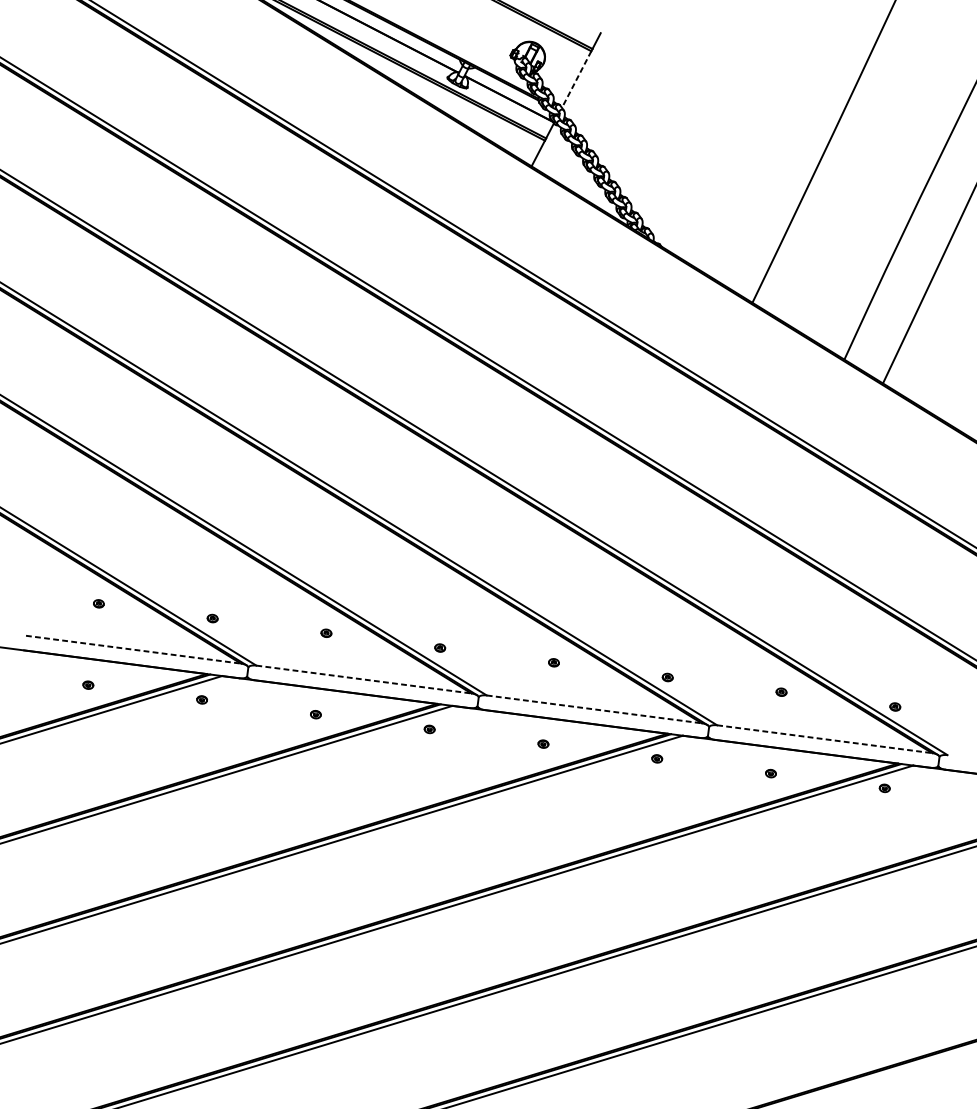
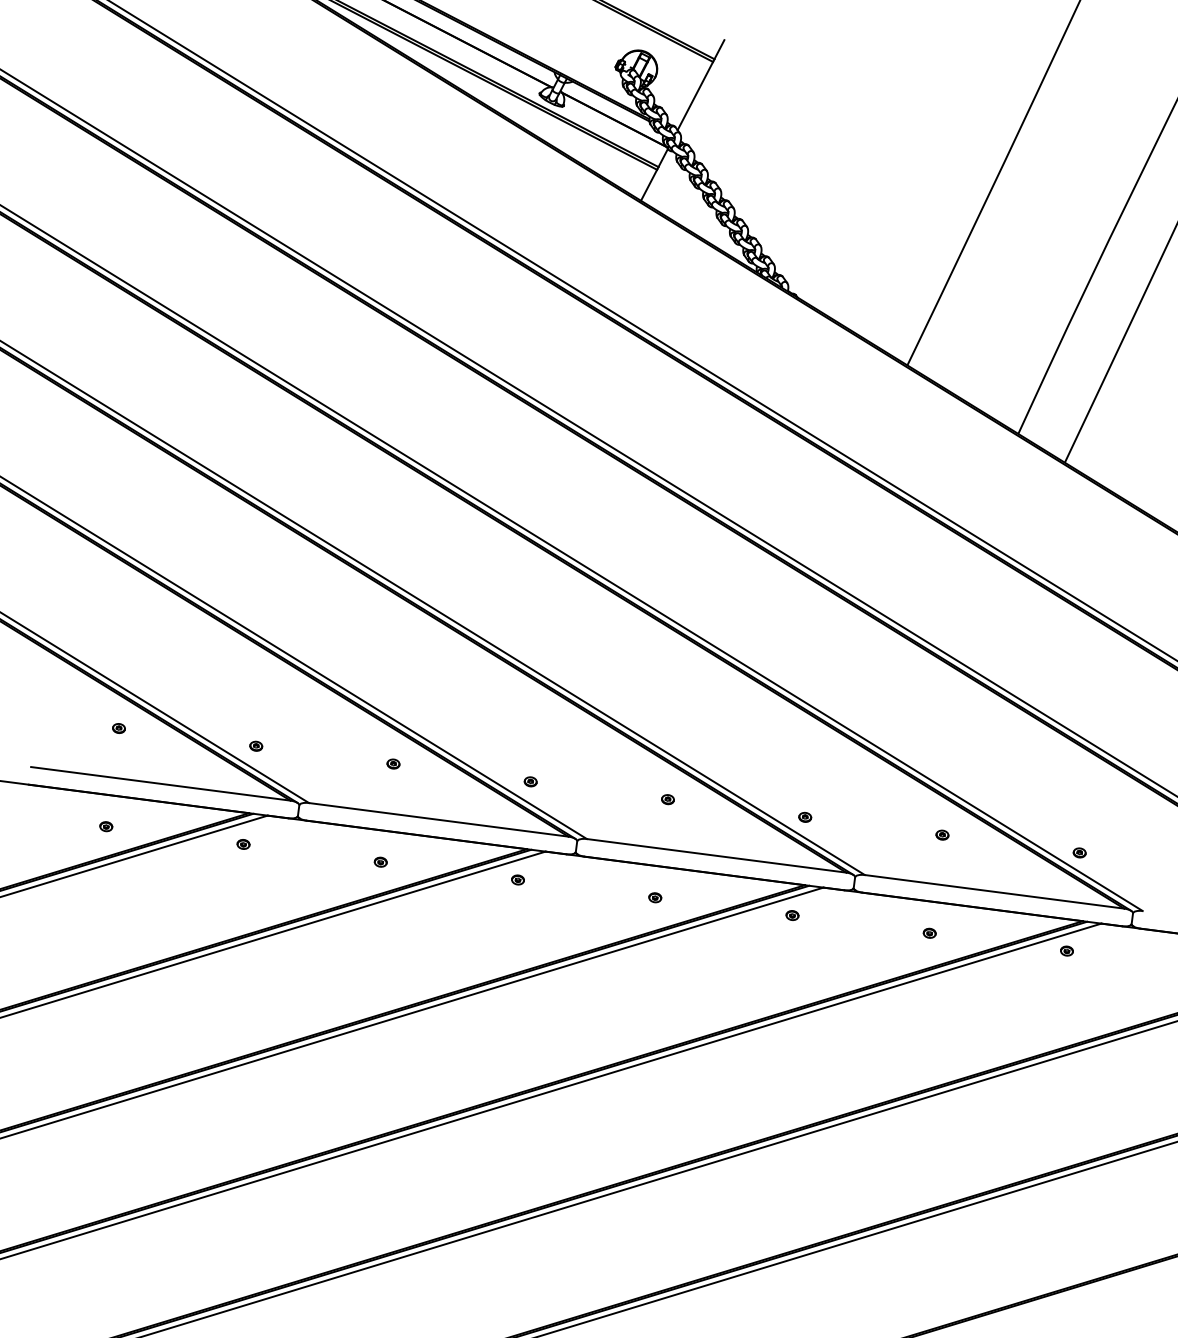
line: (576, 79) -> (695, 96), dashed -> solid
line: (133, 649) -> (160, 783), dashed -> solid
line: (363, 679) -> (438, 819), dashed -> solid
line: (594, 709) -> (716, 855), dashed -> solid
line: (824, 738) -> (994, 891), dashed -> solid

